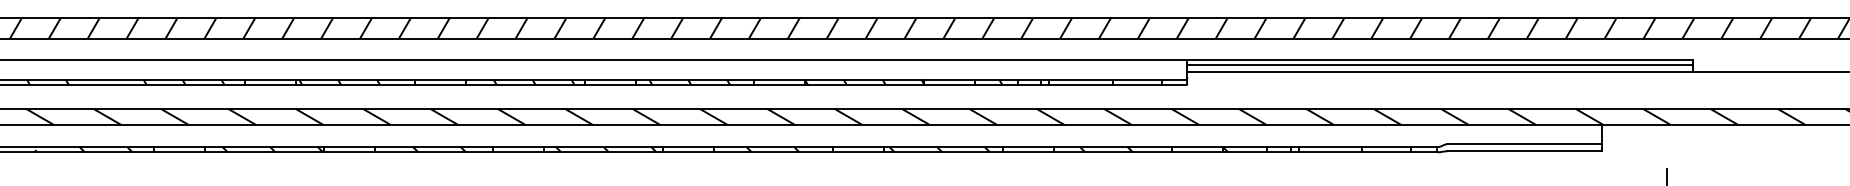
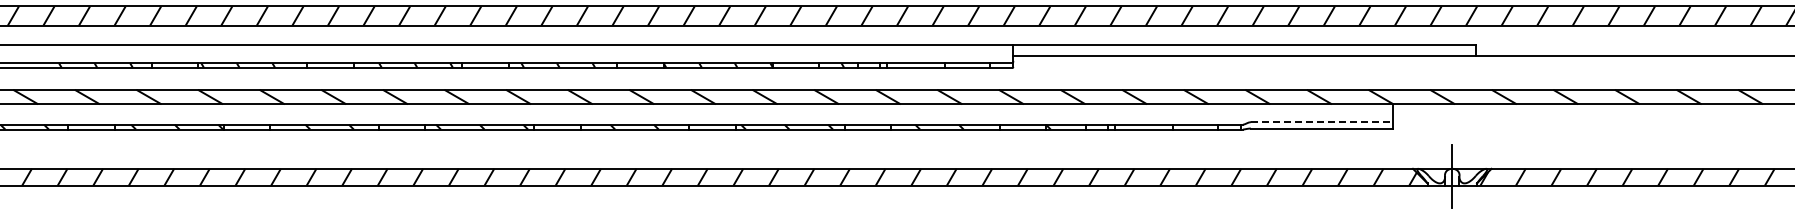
line: (1440, 64) -> (1244, 49), removed
line: (1524, 144) -> (1321, 122), solid -> dashed

